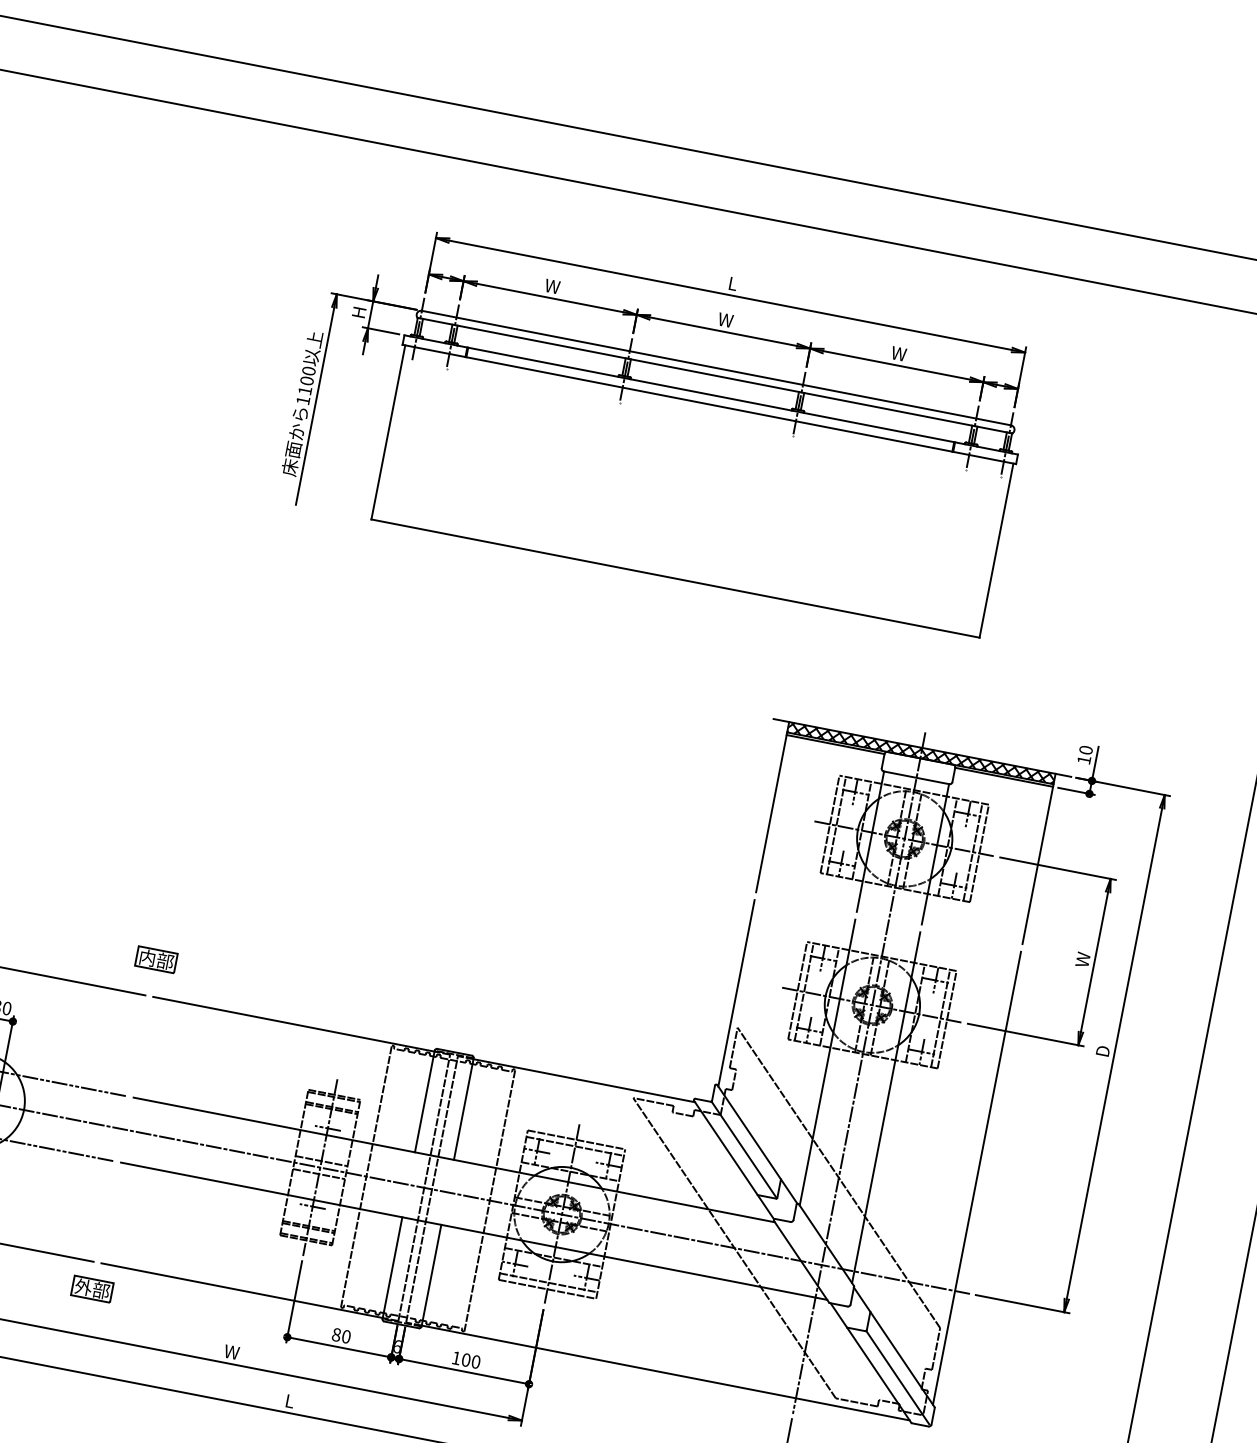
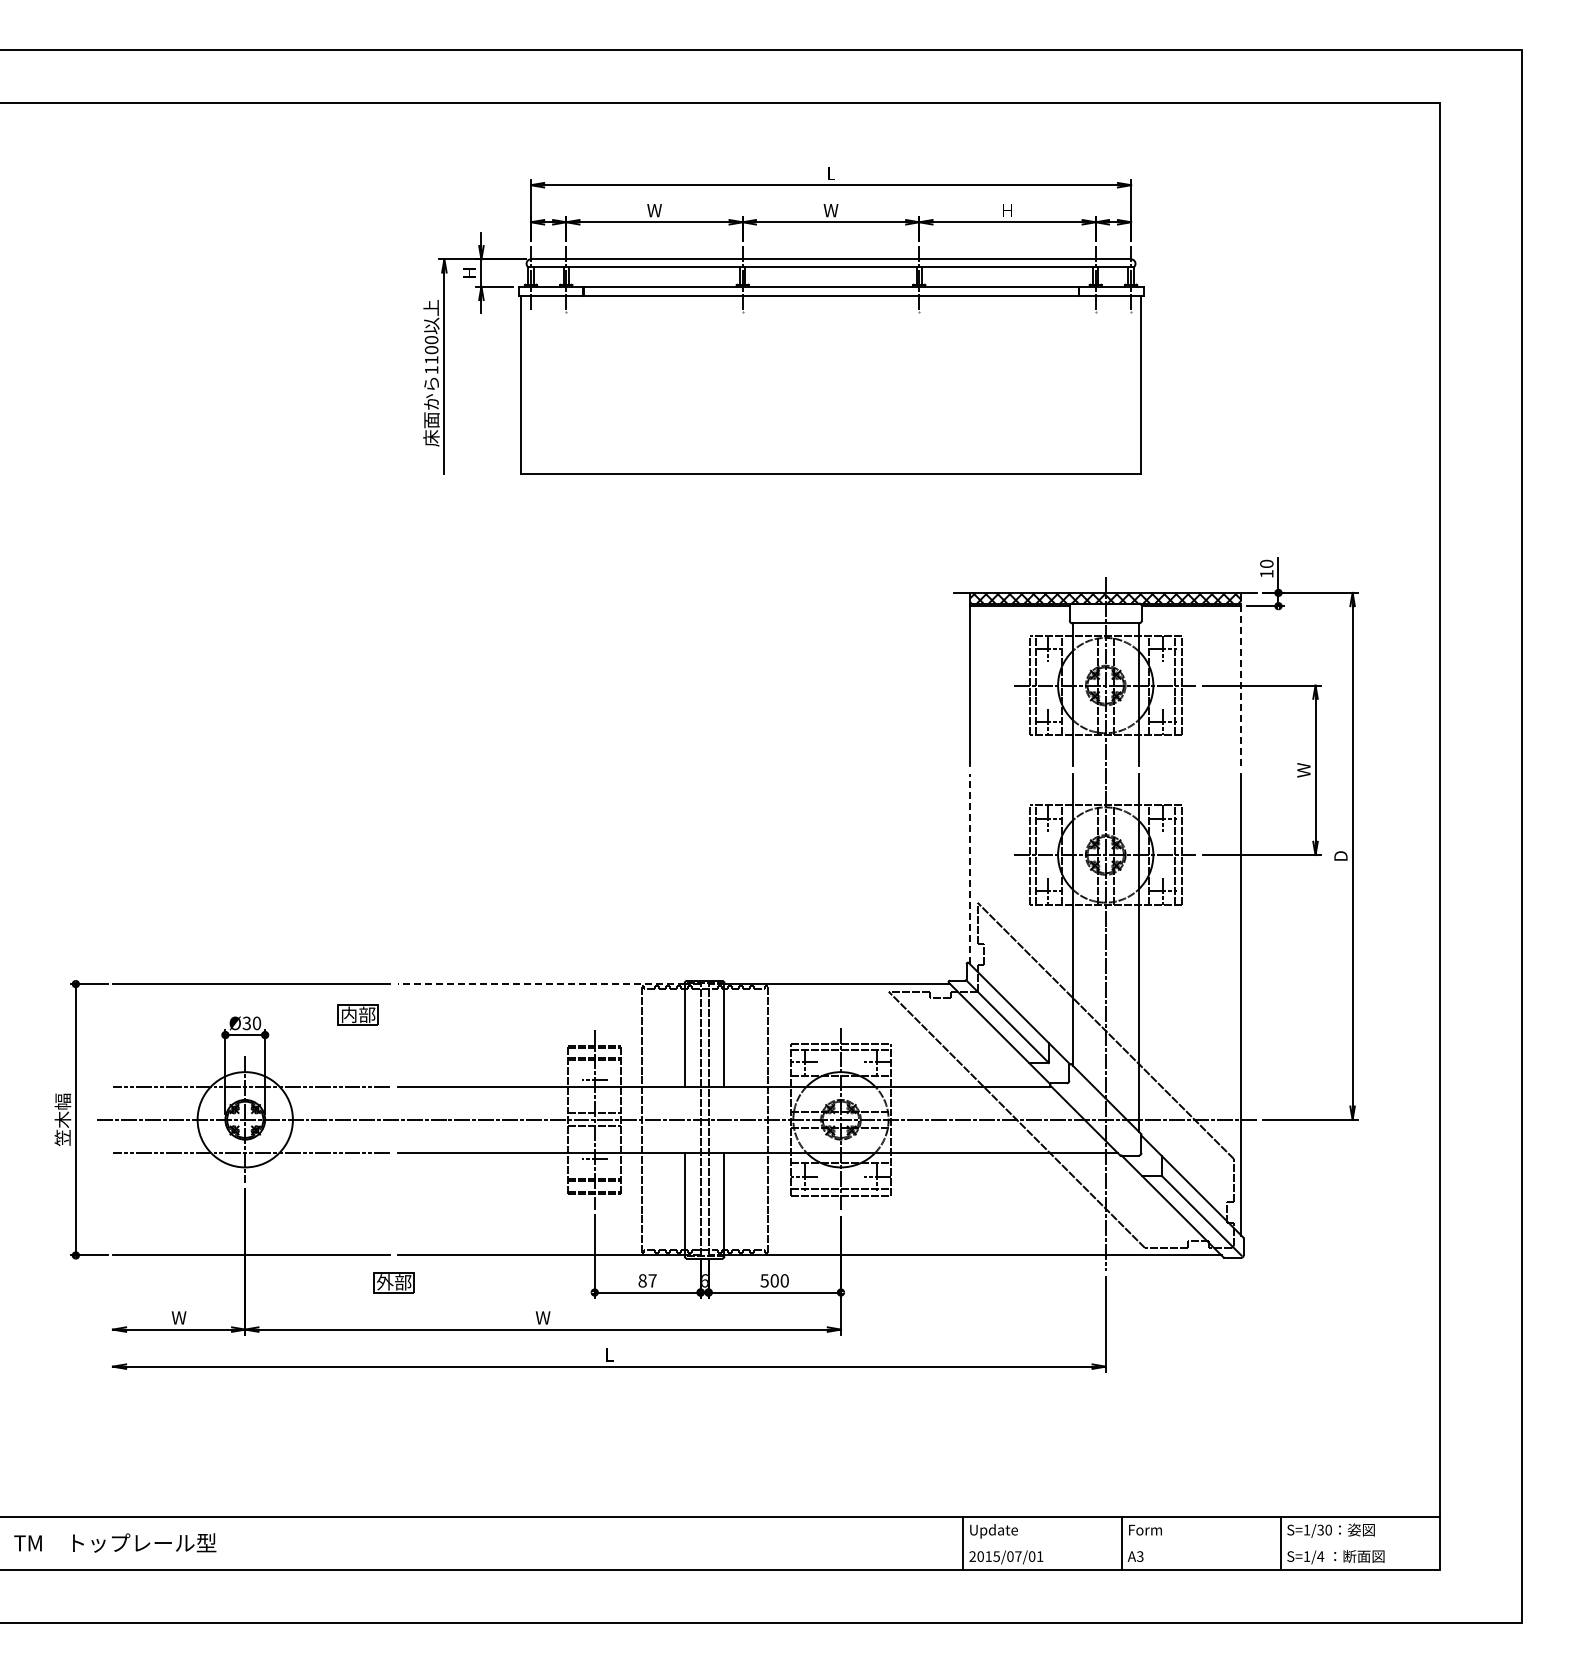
text: (898, 353) -> (1007, 210), W -> H
line: (1039, 858) -> (1241, 679), solid -> dashed
part: (155, 959) -> (357, 1014), moved
line: (736, 993) -> (970, 869), solid -> dashed
line: (292, 1024) -> (540, 984), solid -> dashed
text: (346, 1336) -> (652, 1280), 80 -> 87
text: (456, 1357) -> (764, 1280), 100 -> 500

